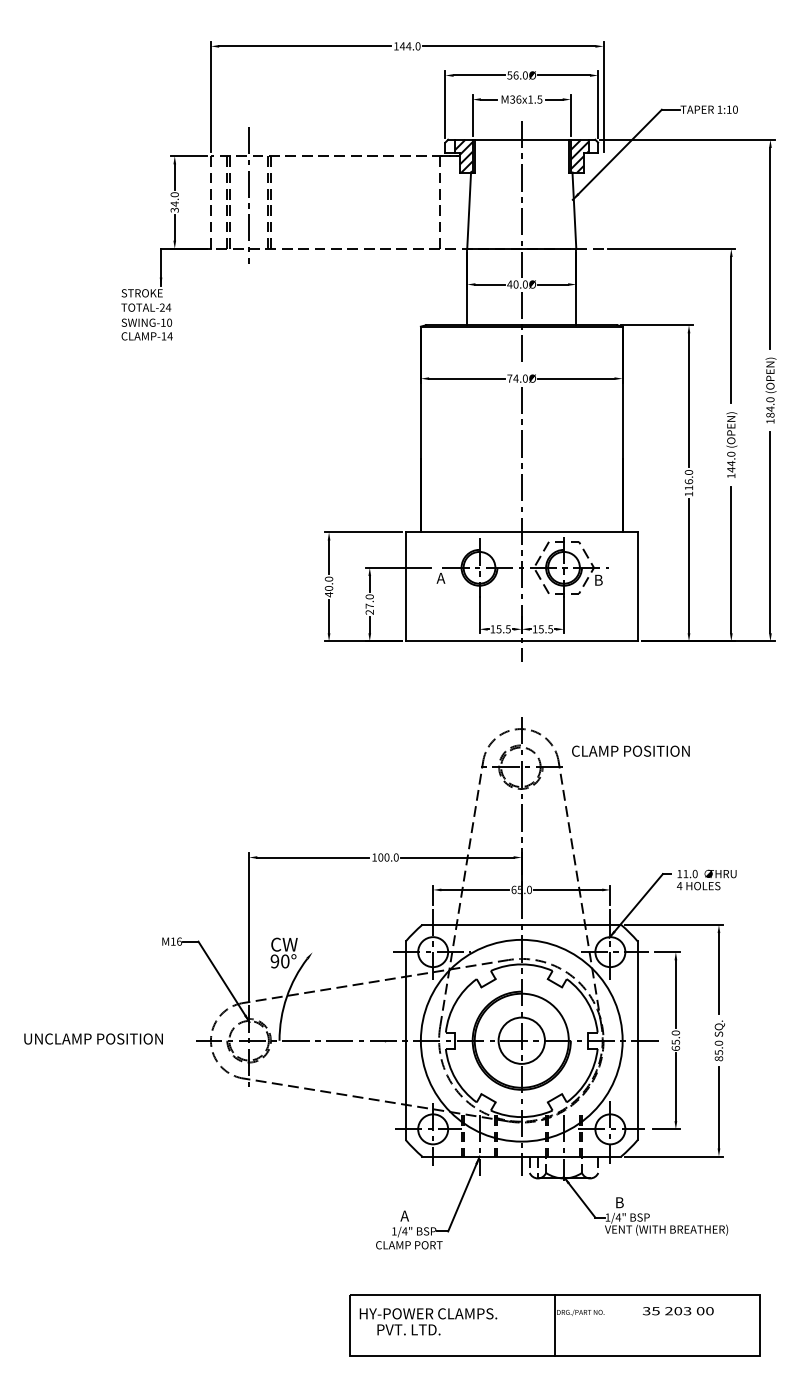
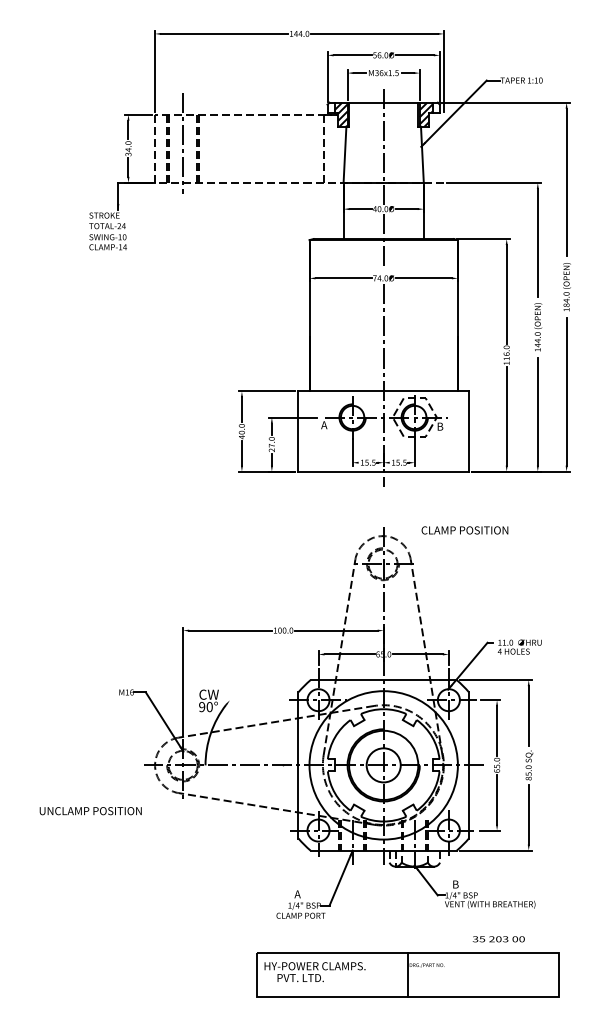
text: (630, 751) -> (464, 530), moved
text: (93, 1039) -> (90, 811), moved
text: (677, 1311) -> (498, 939), moved

